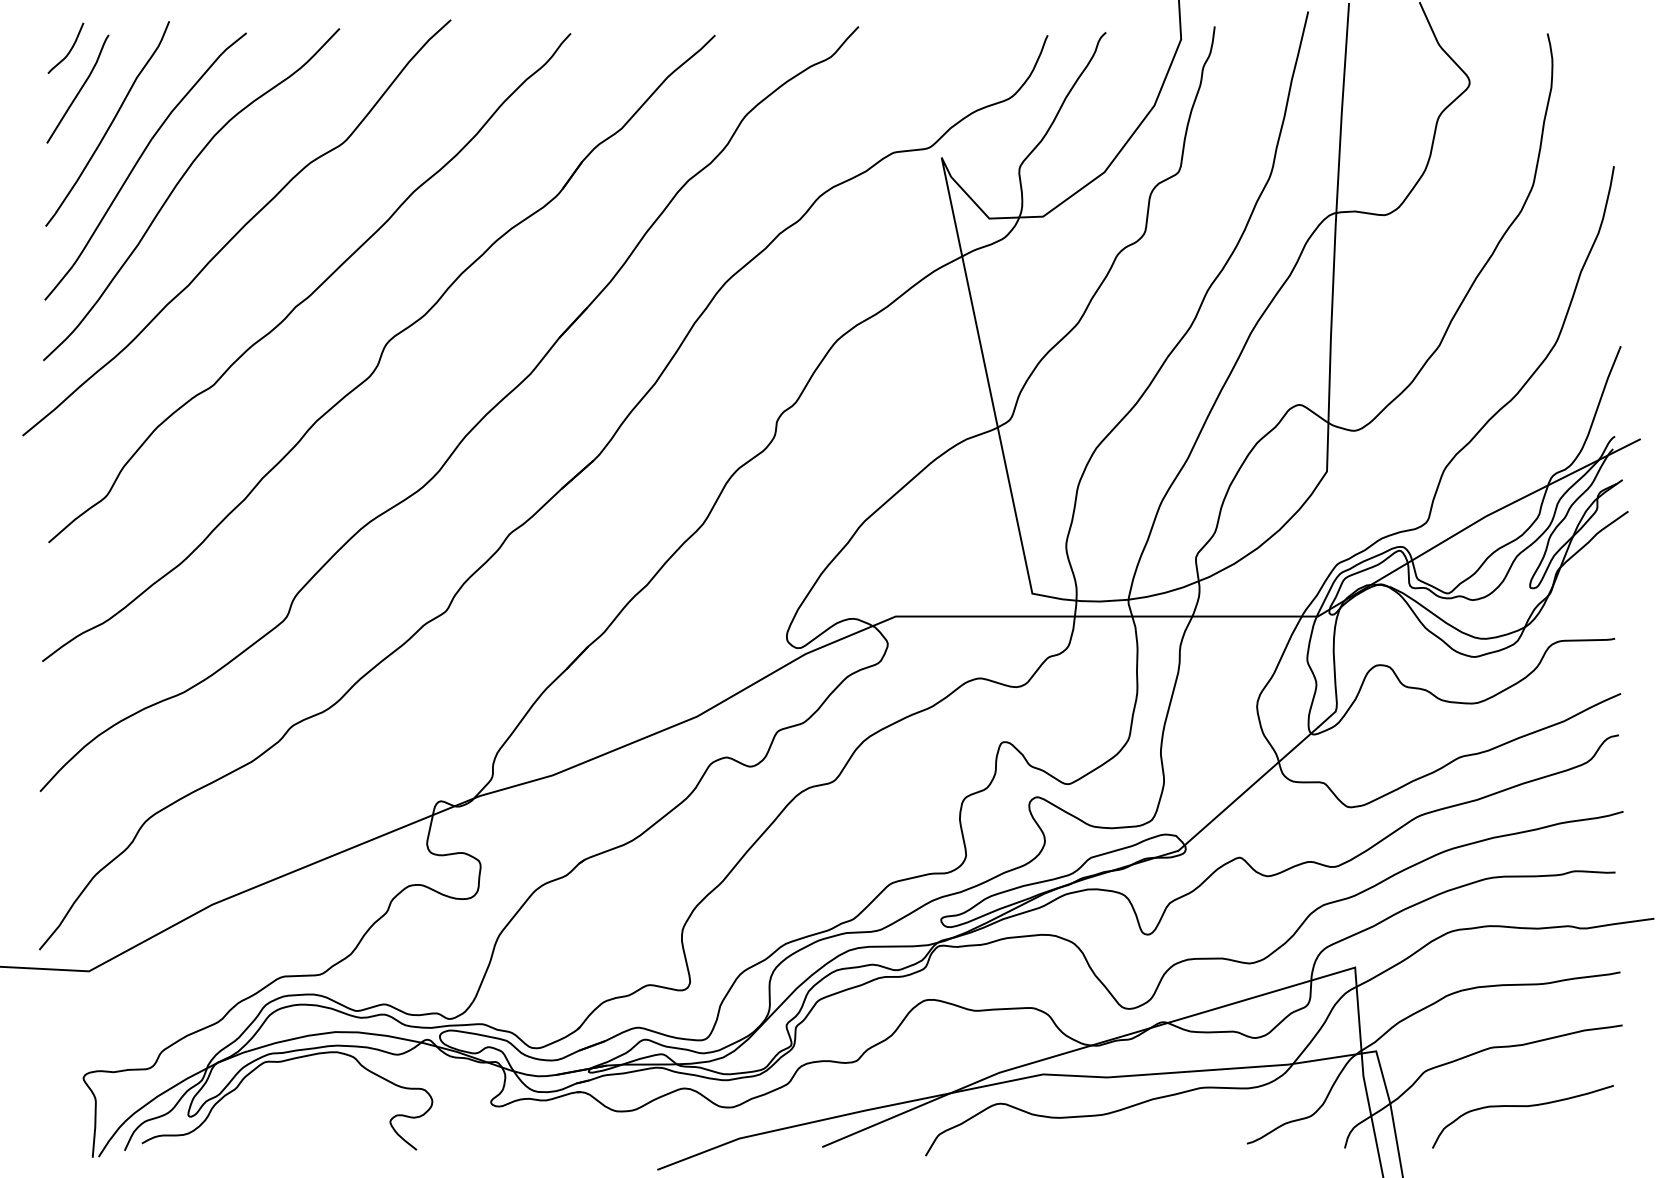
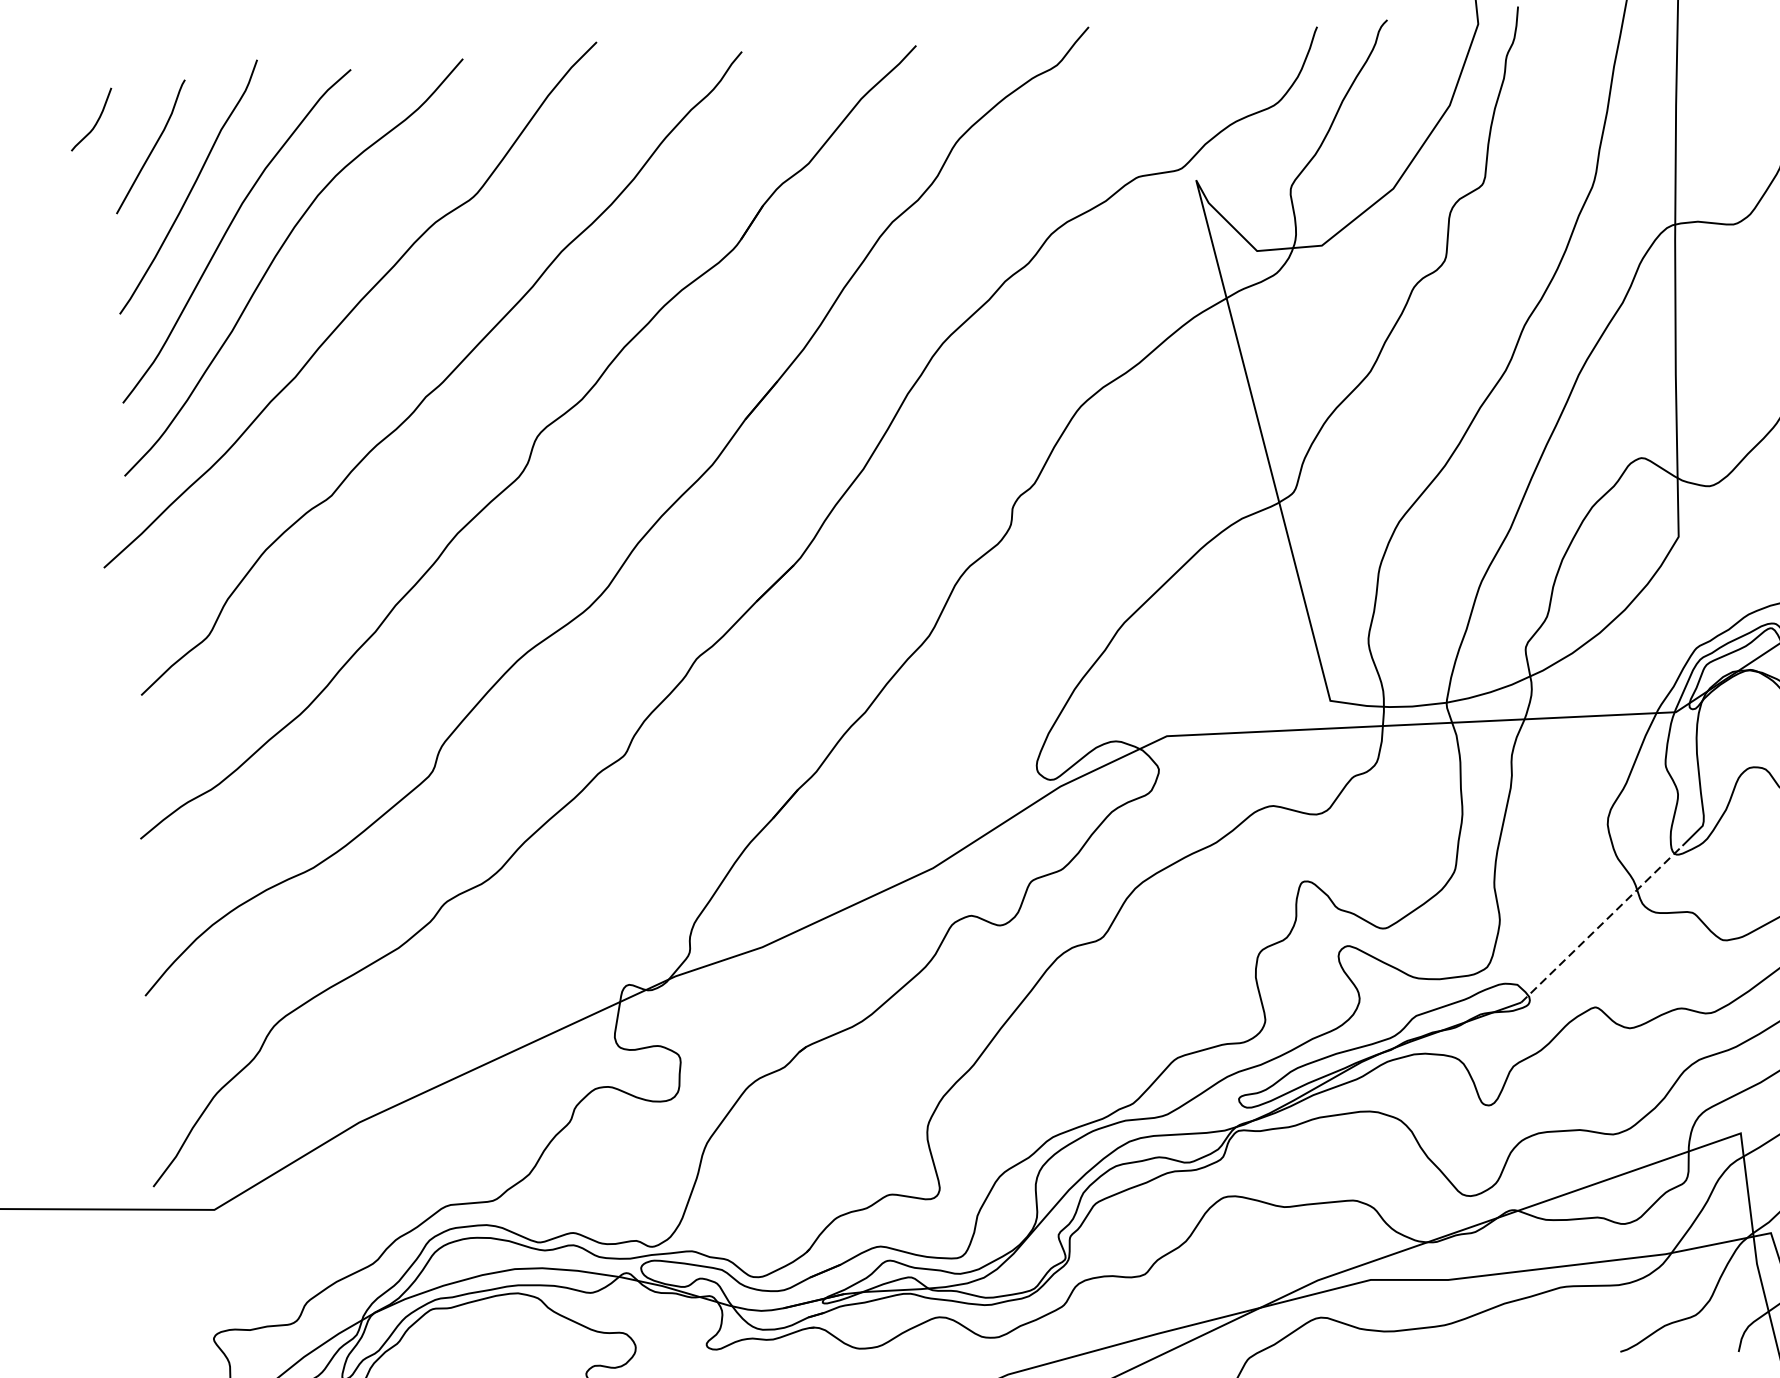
curve: (69, 50) -> (95, 122), moved
line: (1248, 788) -> (1602, 923), solid -> dashed

